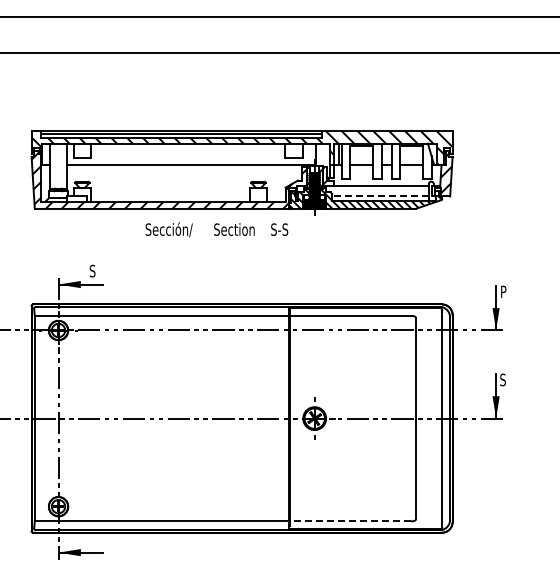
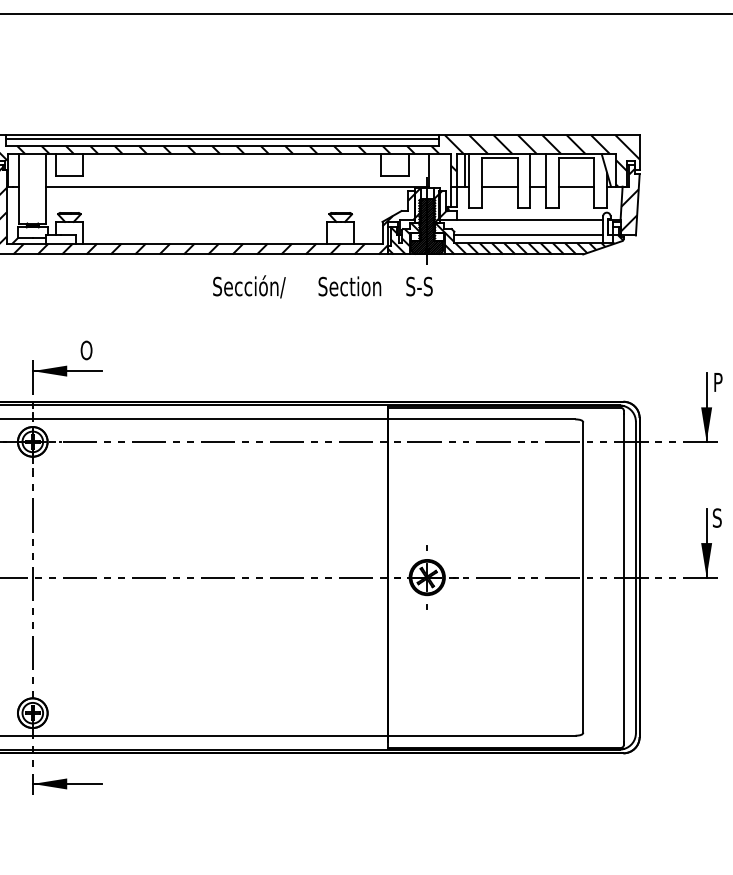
line: (380, 196) -> (528, 235), dashed -> solid
text: (216, 229) -> (322, 286), moved
text: (93, 270) -> (86, 349), S -> O
line: (350, 521) -> (482, 736), dashed -> solid

